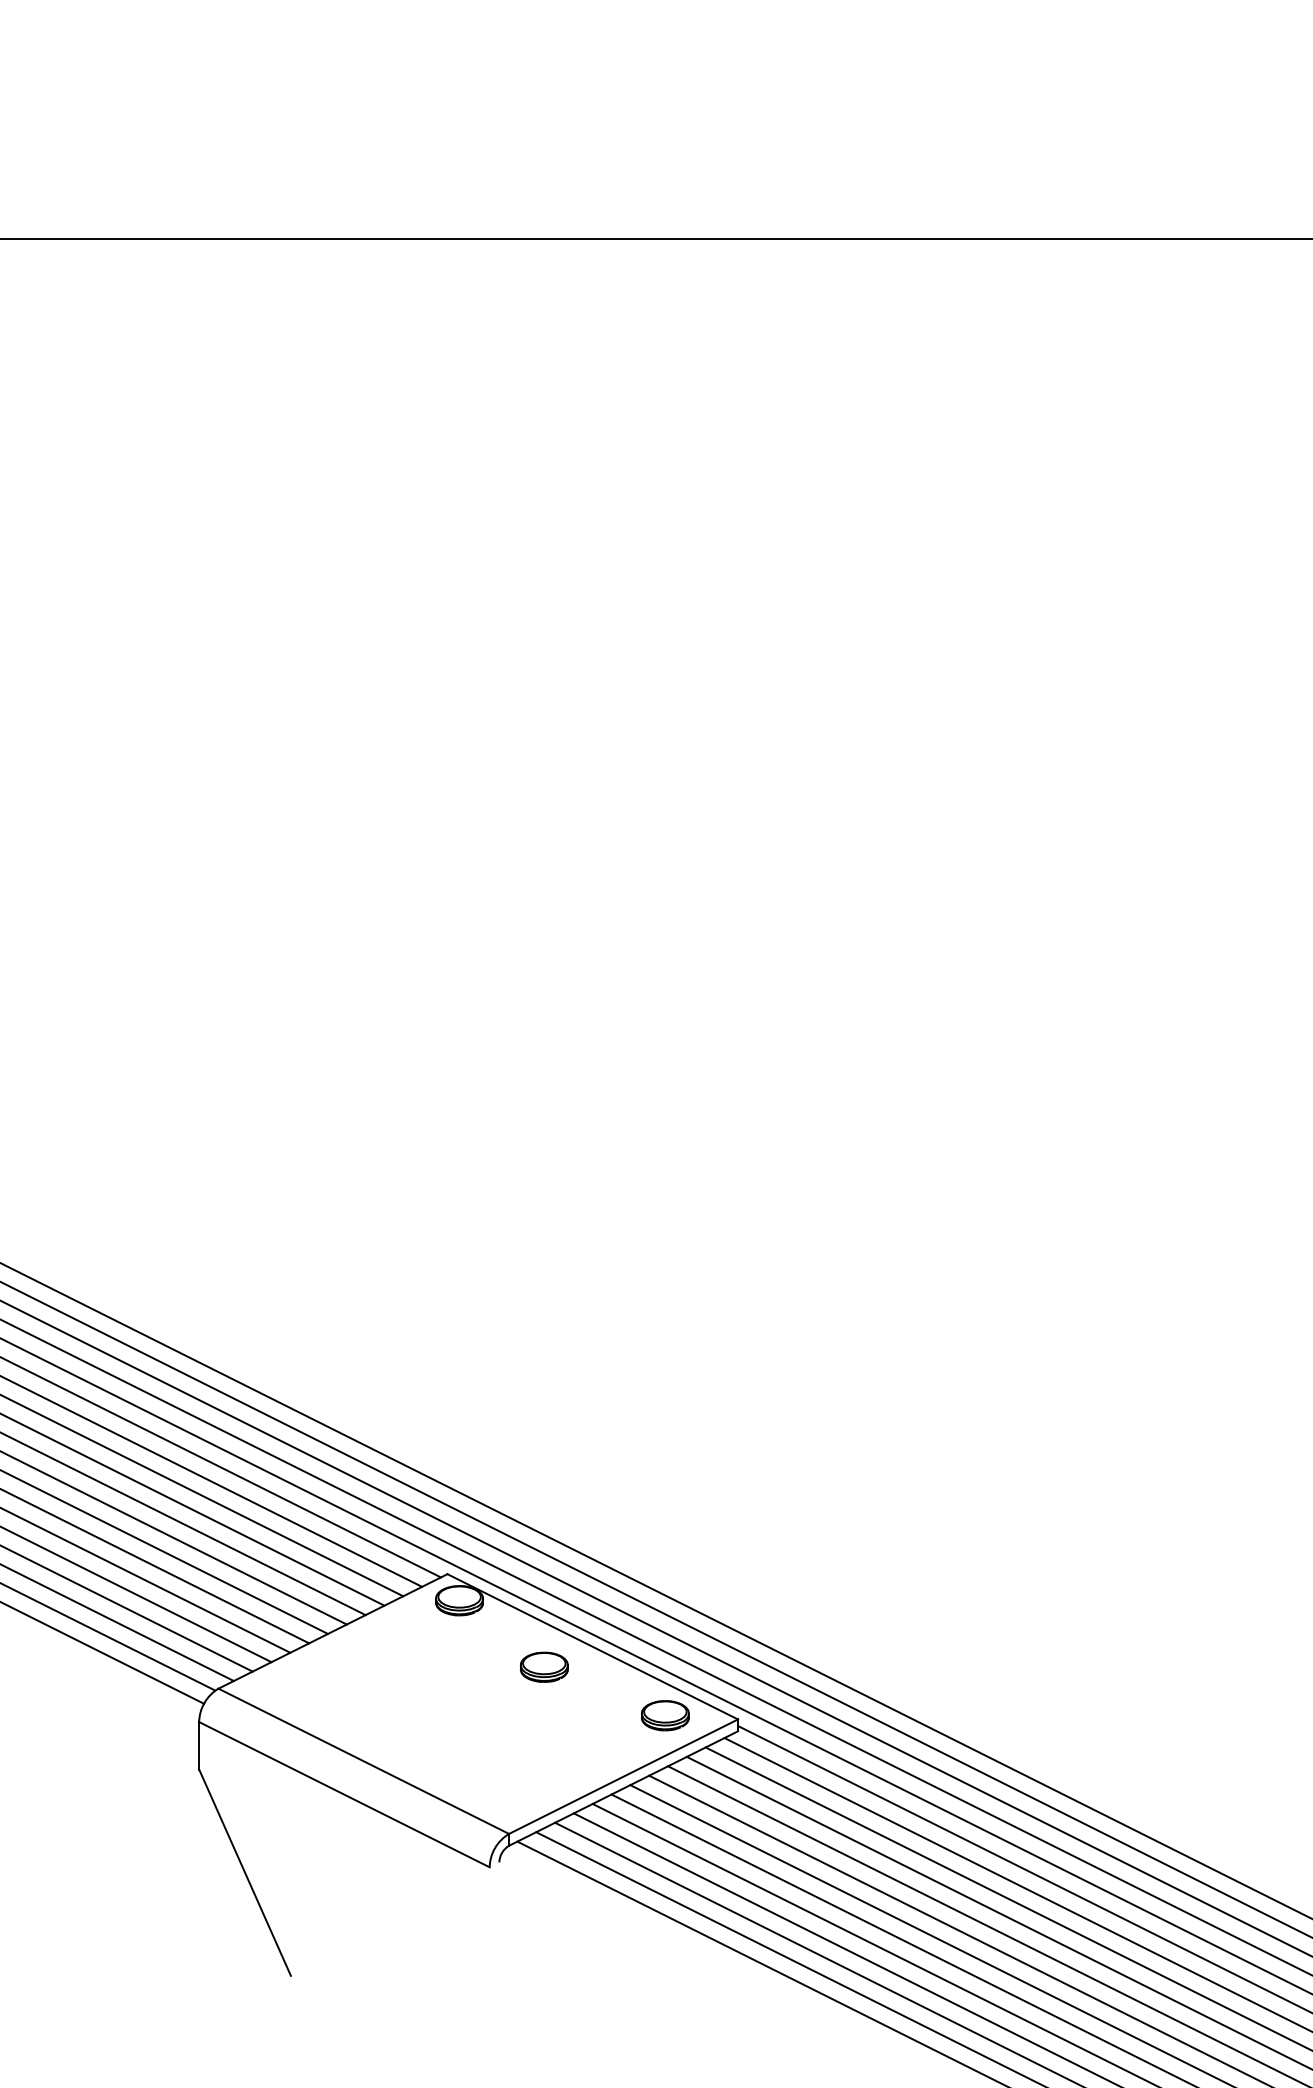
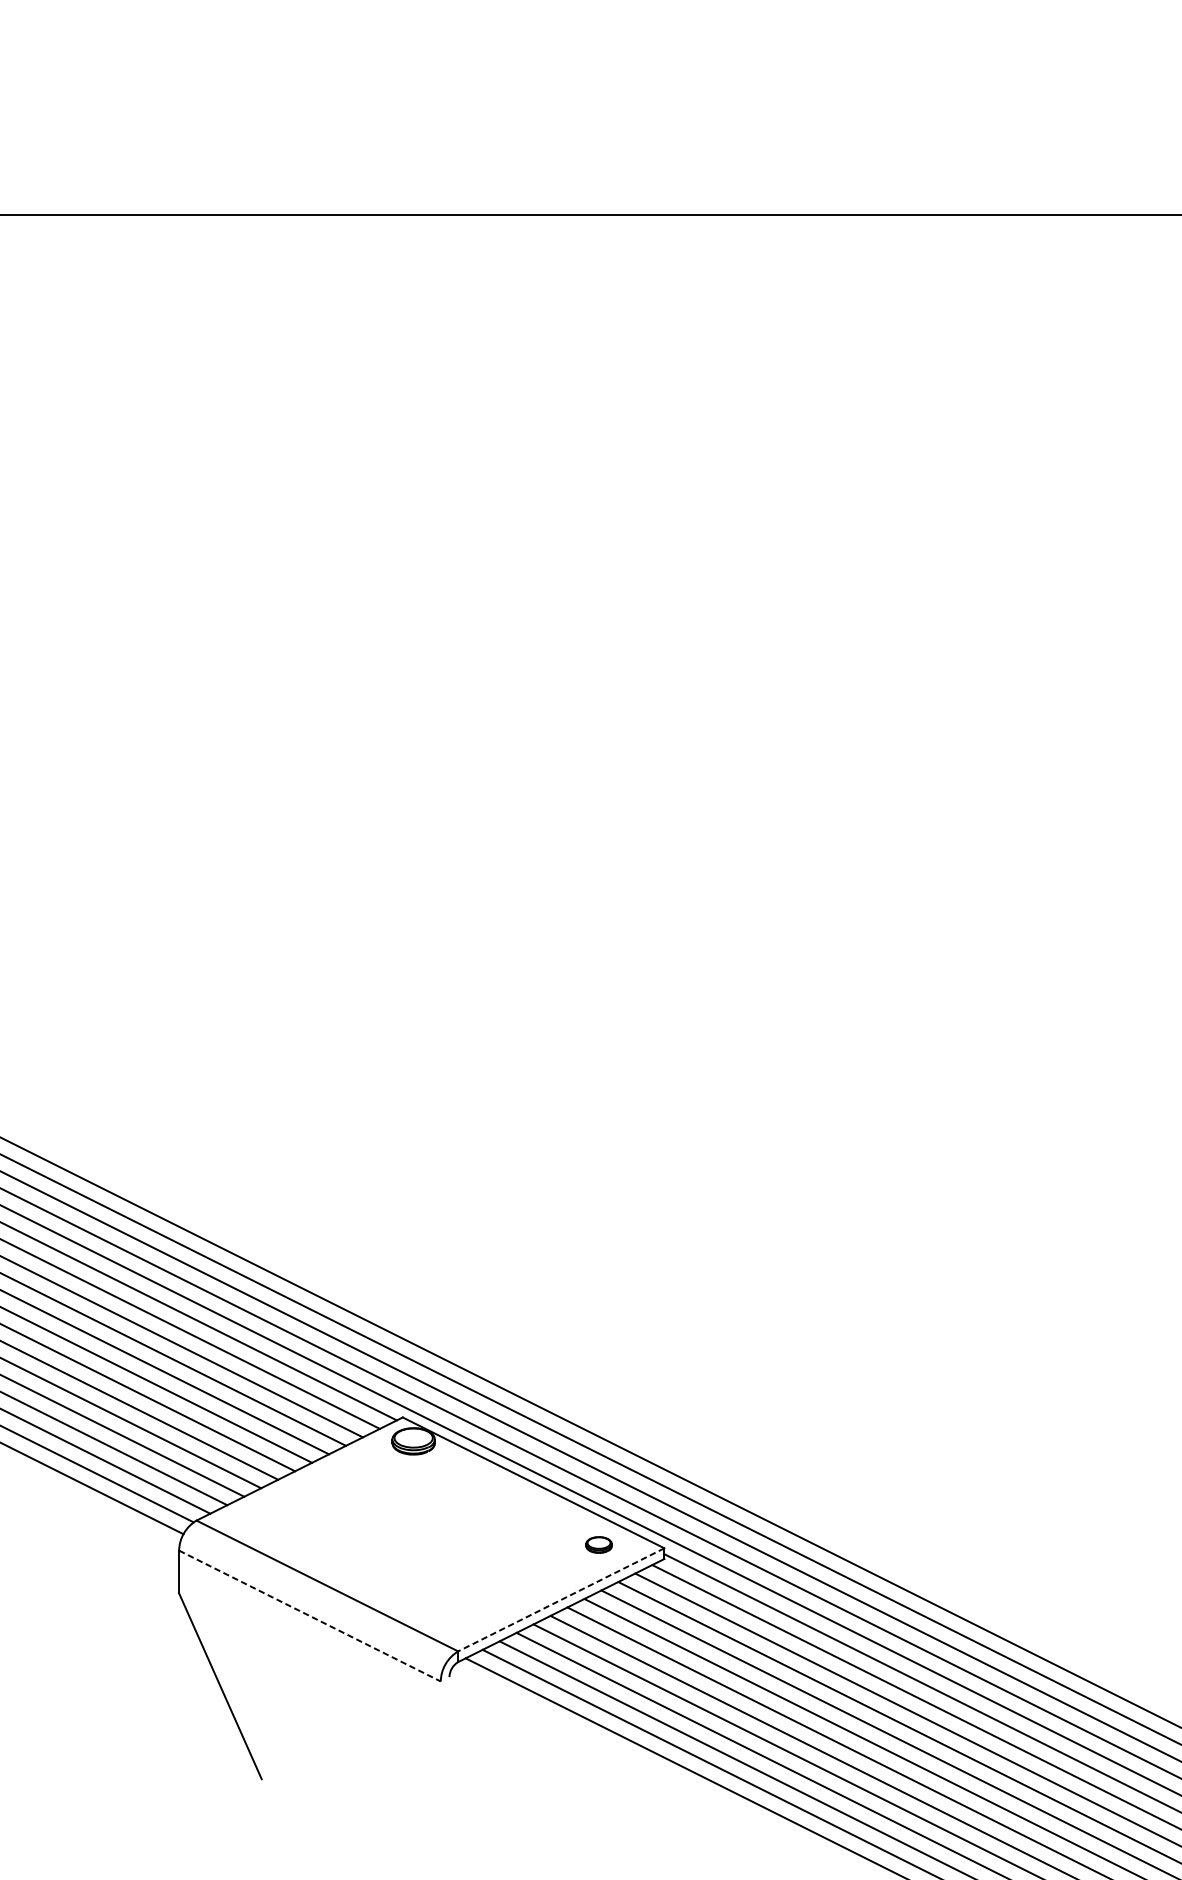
part: (544, 1666) -> (490, 1500), removed
part: (665, 1715) -> (599, 1544), size x0.6
line: (623, 1776) -> (561, 1599), solid -> dashed
line: (344, 1794) -> (310, 1615), solid -> dashed

